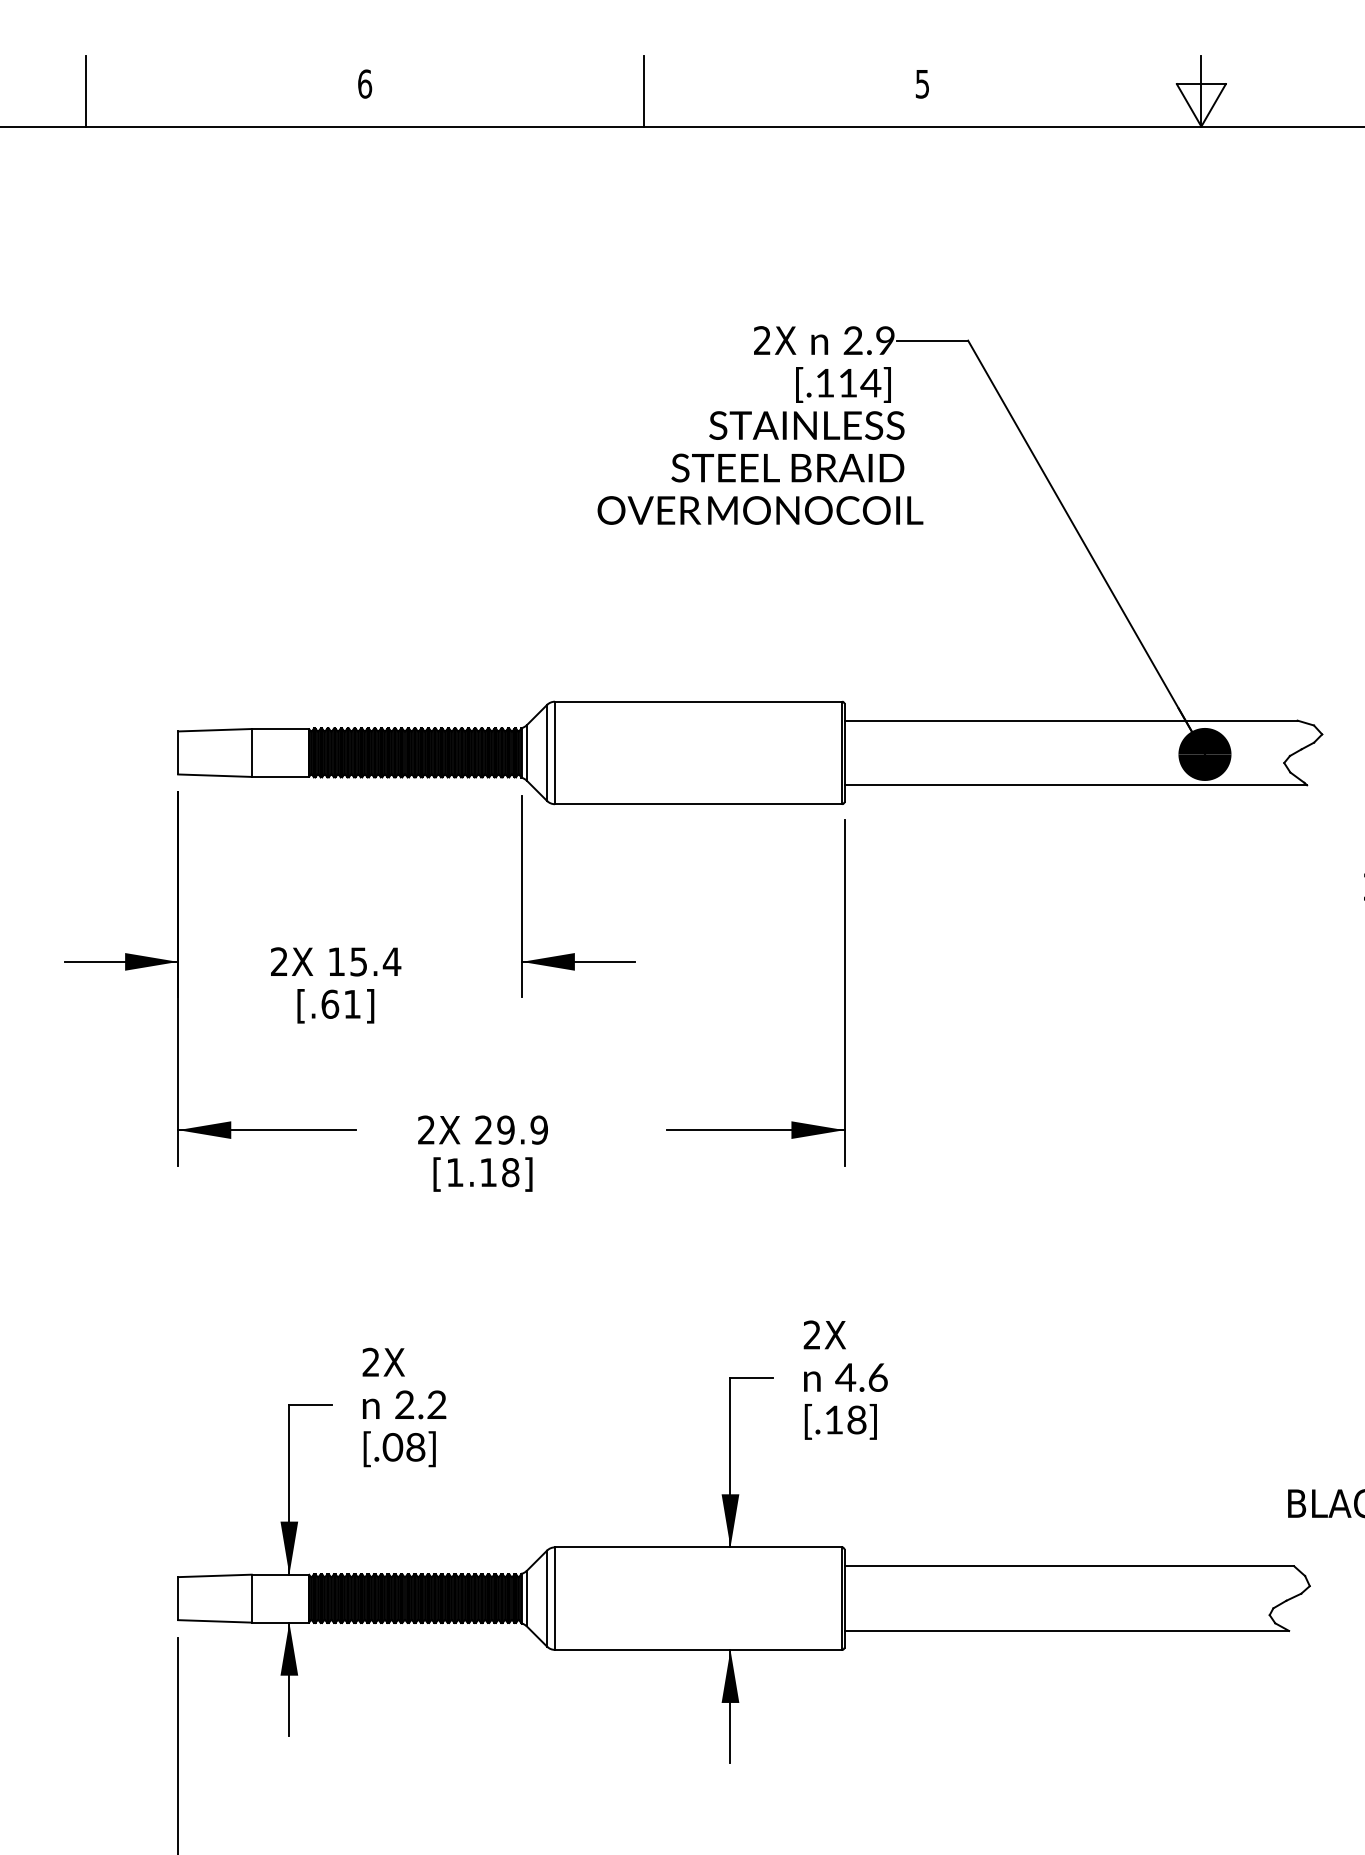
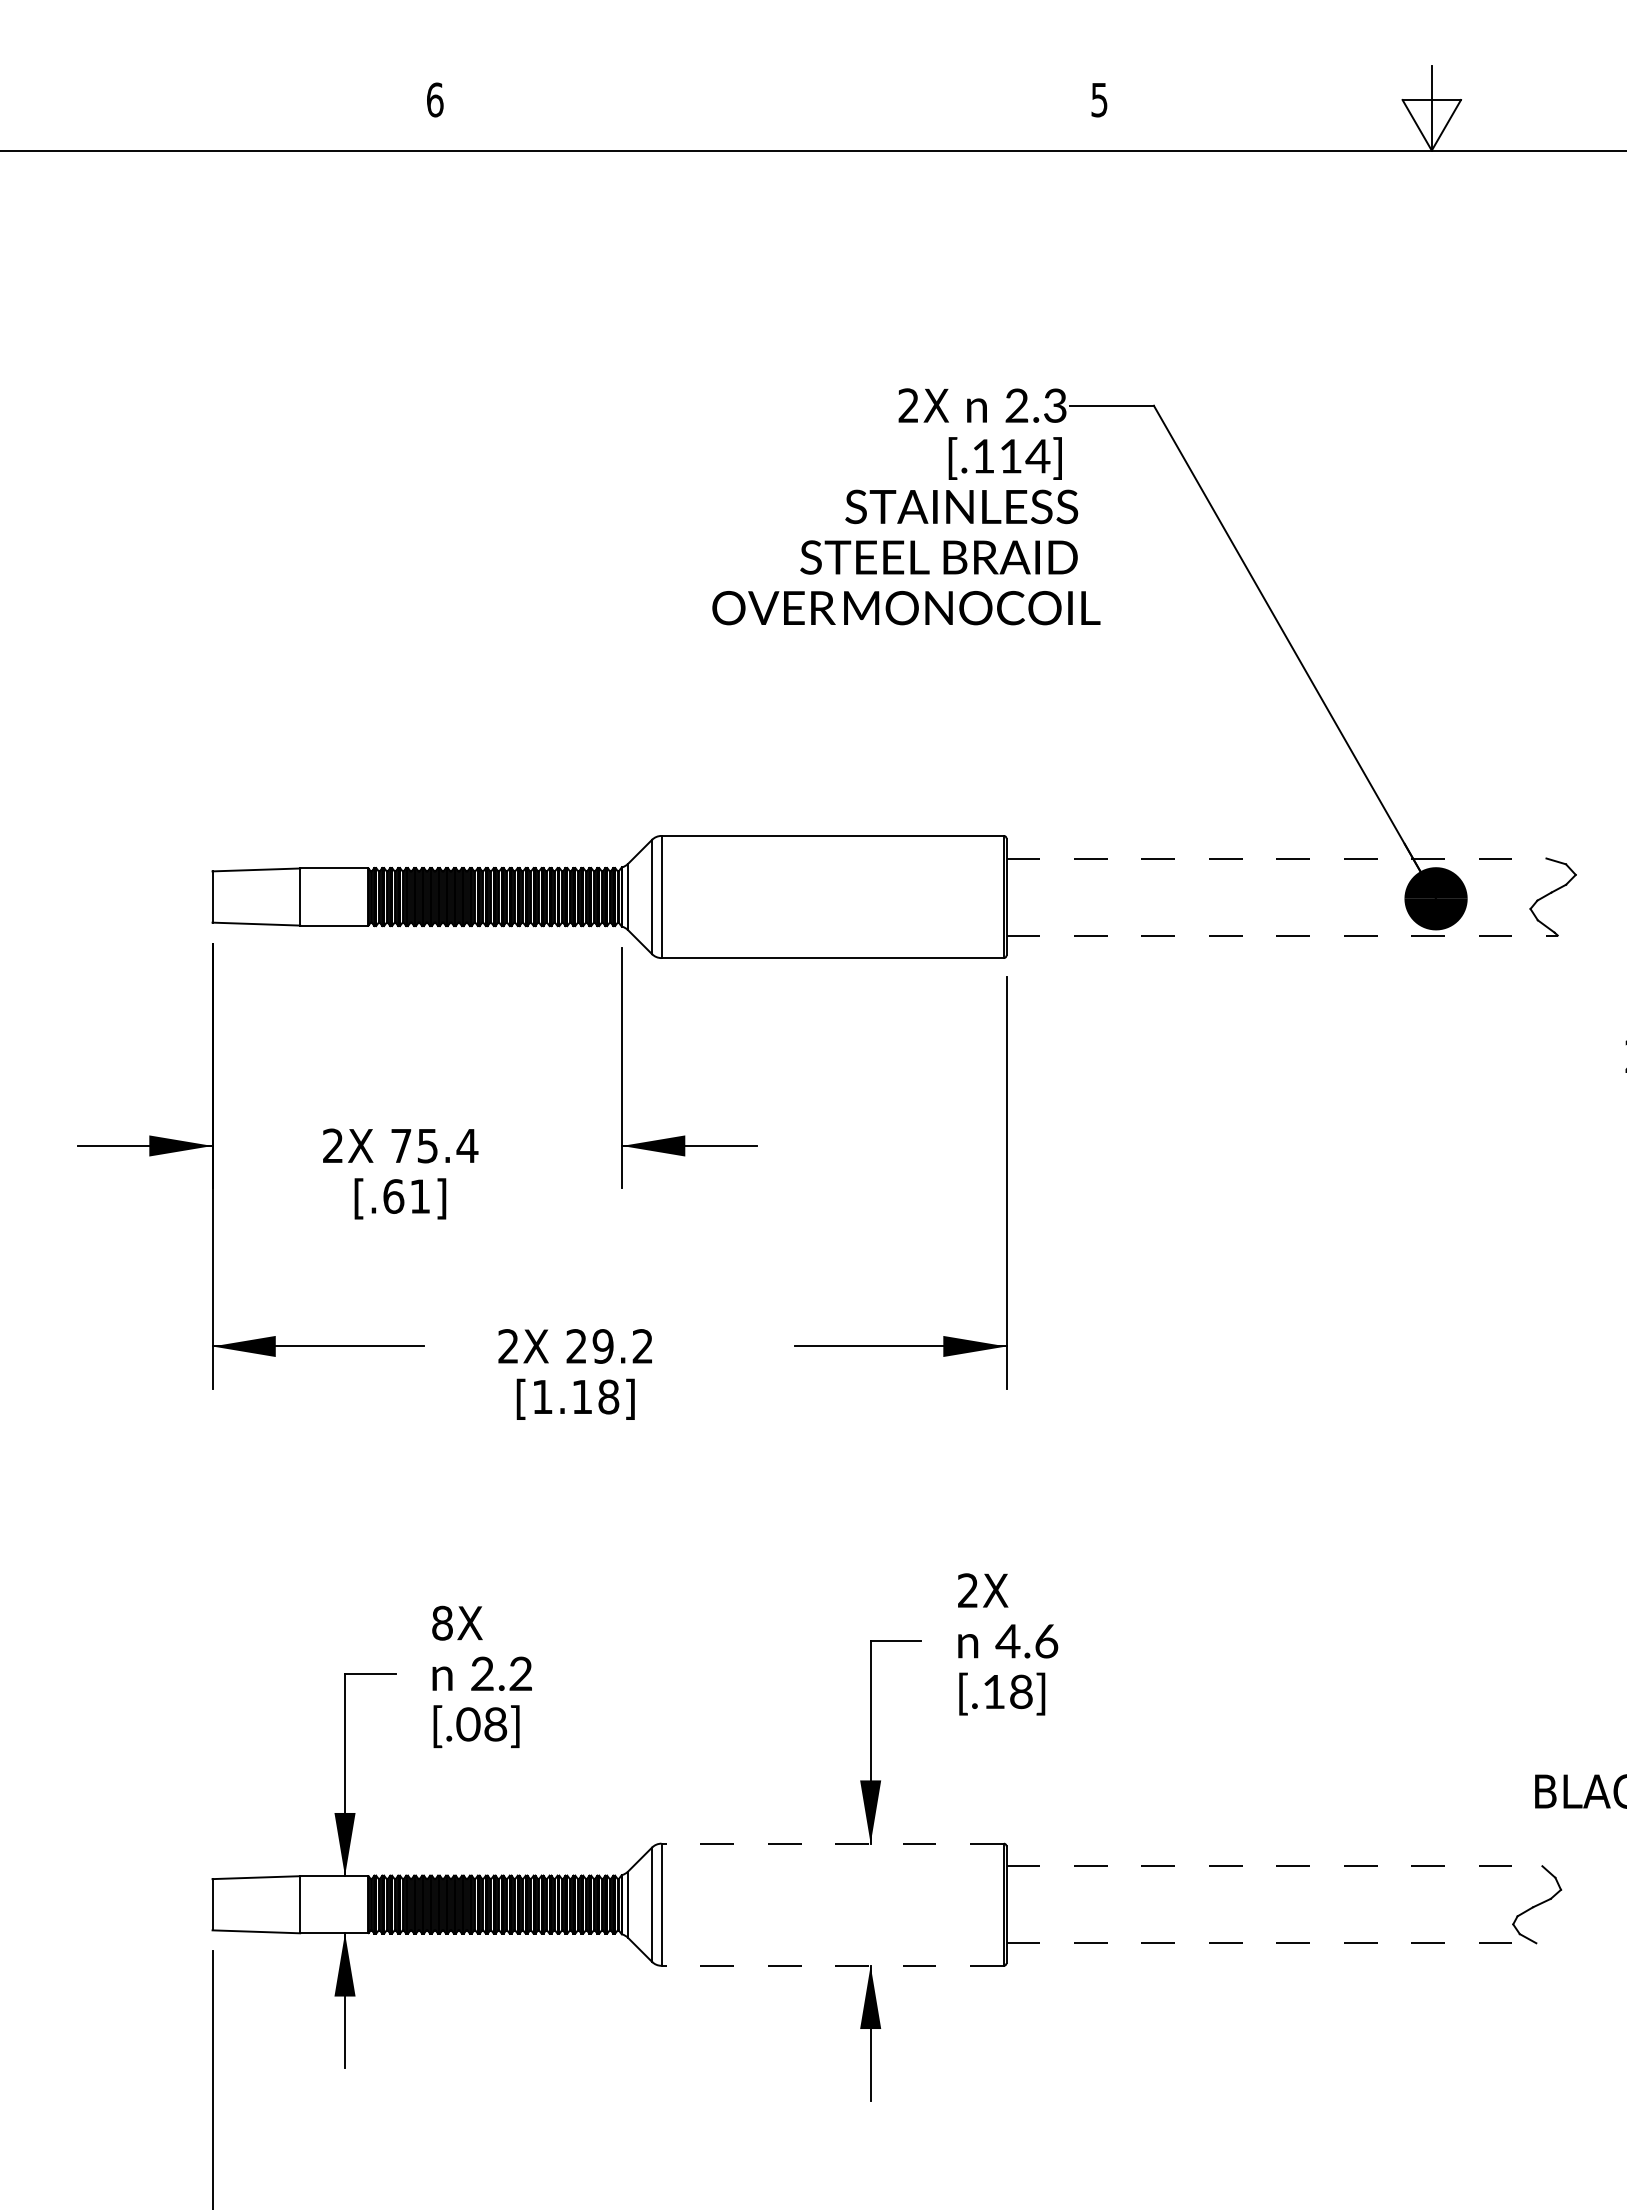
line: (86, 91) -> (103, 108), removed
line: (643, 91) -> (767, 108), removed
text: (885, 340) -> (1055, 405), 2.9 -> 2.3
line: (1071, 720) -> (1276, 858), solid -> dashed
line: (1076, 785) -> (1282, 935), solid -> dashed
text: (336, 961) -> (401, 1145), 15.4 -> 75.4
text: (538, 1130) -> (642, 1346), 29.9 -> 29.2
text: (371, 1361) -> (442, 1622), 2X -> 8X
line: (698, 1547) -> (832, 1843), solid -> dashed
line: (1069, 1566) -> (1274, 1866), solid -> dashed
line: (1066, 1631) -> (1271, 1943), solid -> dashed
line: (698, 1649) -> (832, 1965), solid -> dashed

